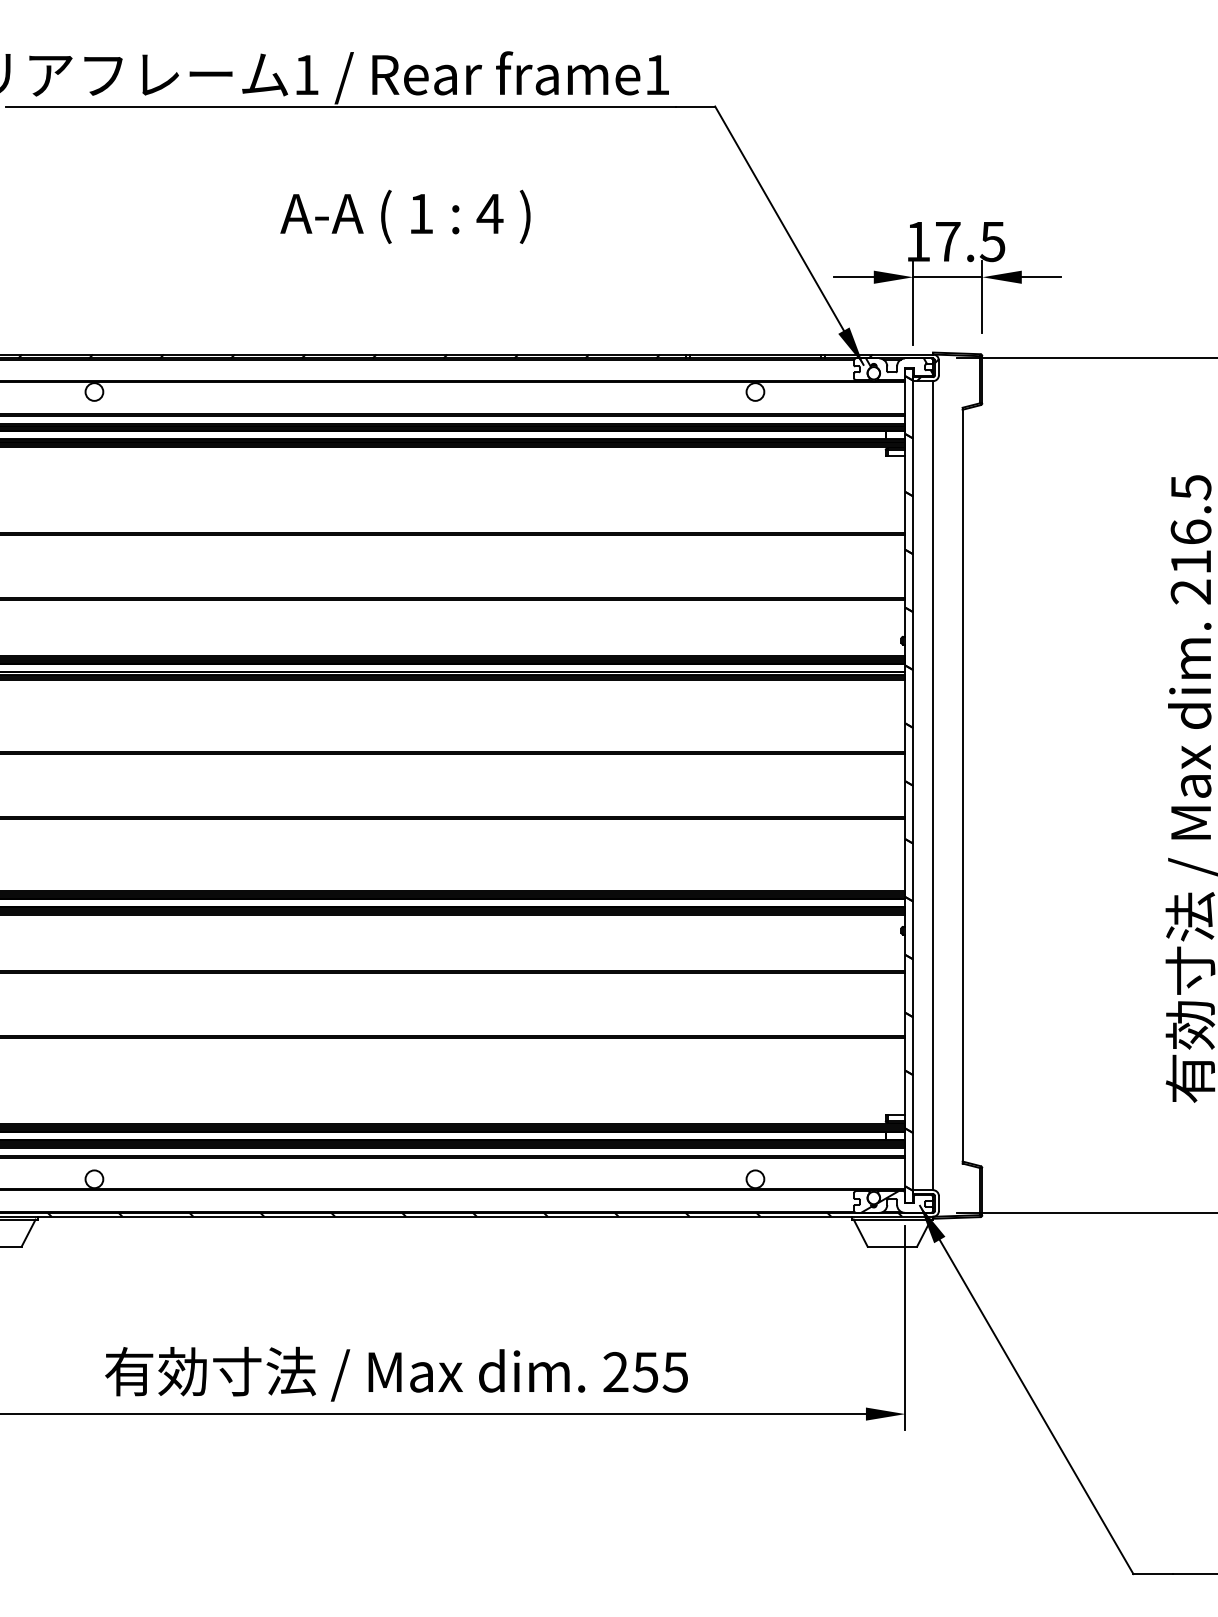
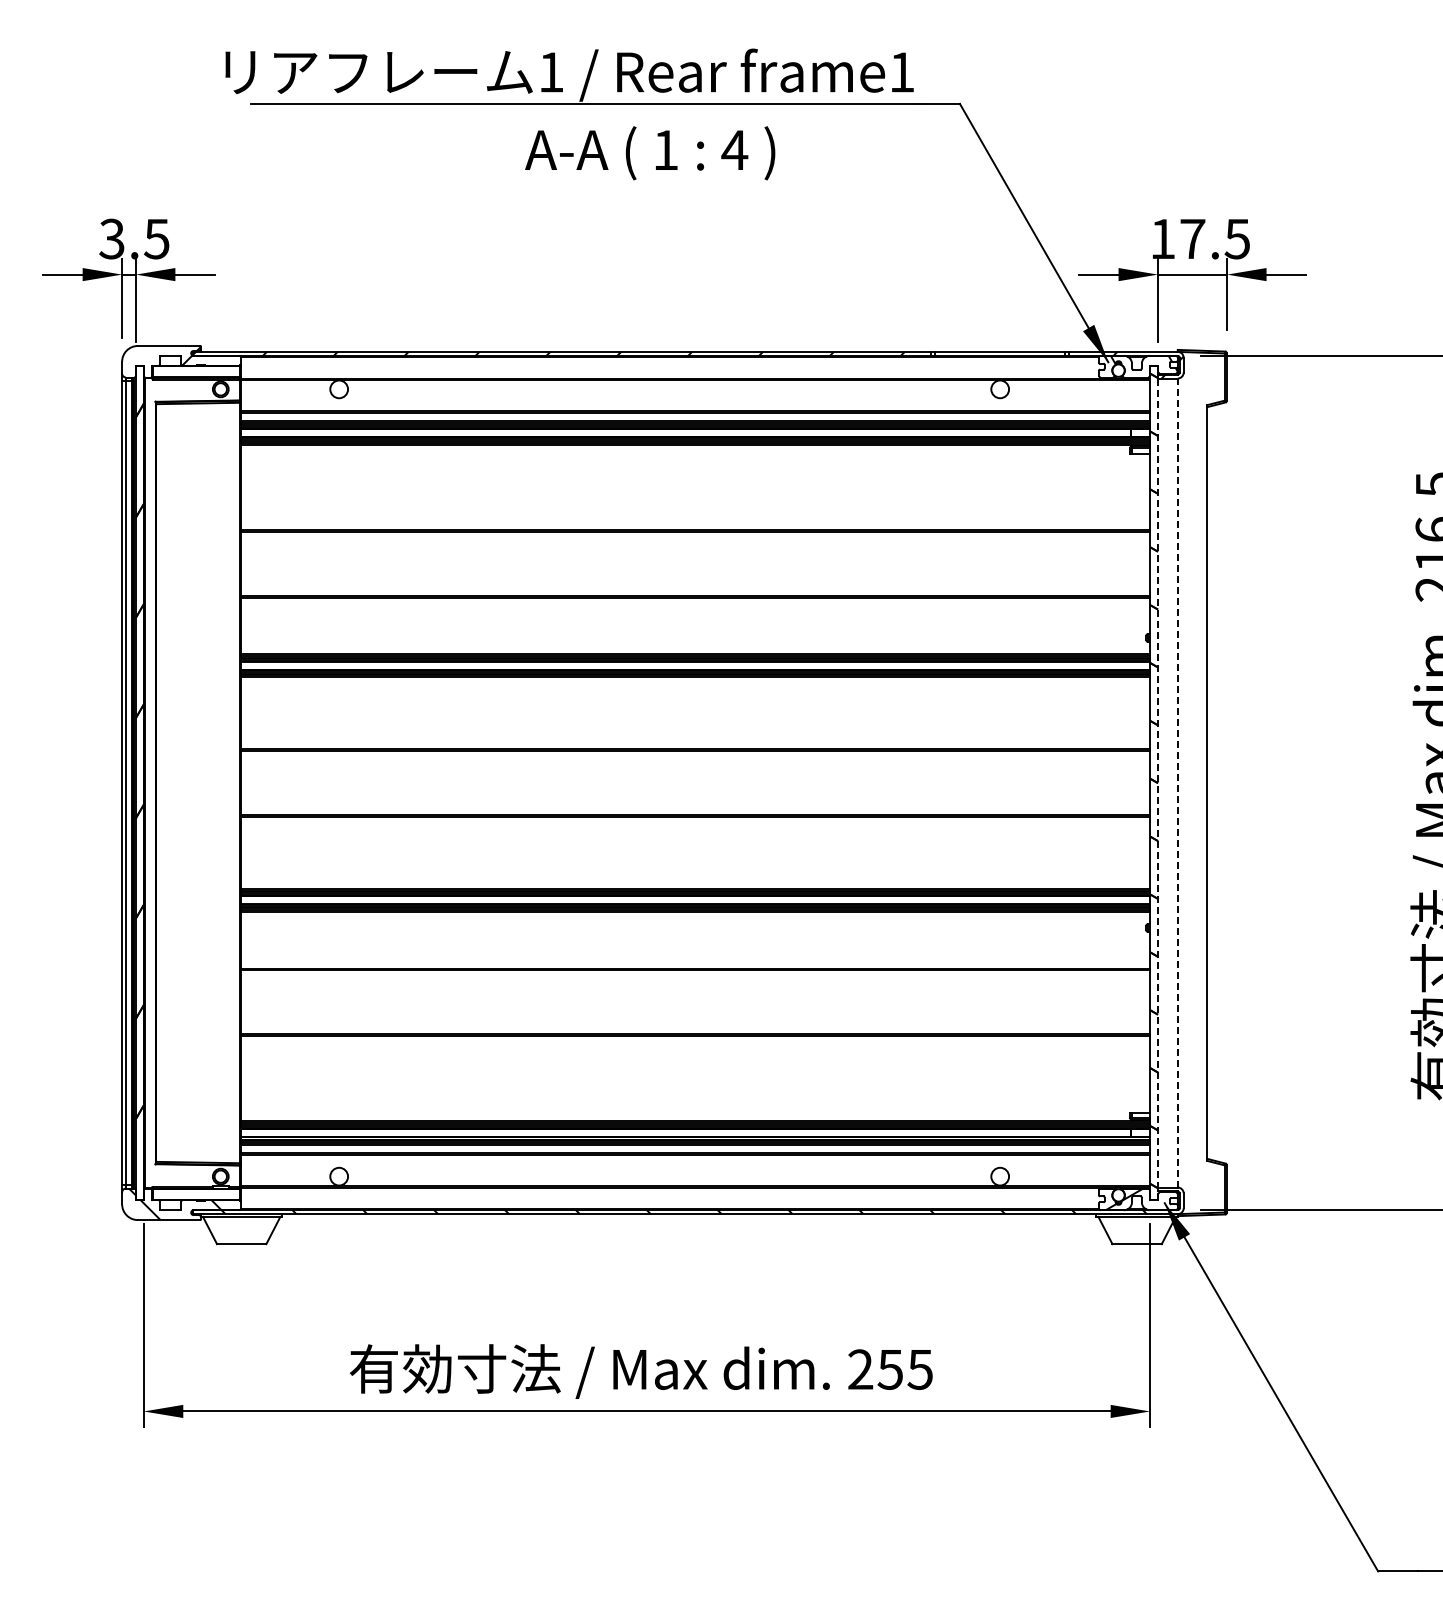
text: (405, 217) -> (650, 153), moved
line: (932, 785) -> (1177, 782), solid -> dashed
line: (913, 786) -> (1158, 783), solid -> dashed

